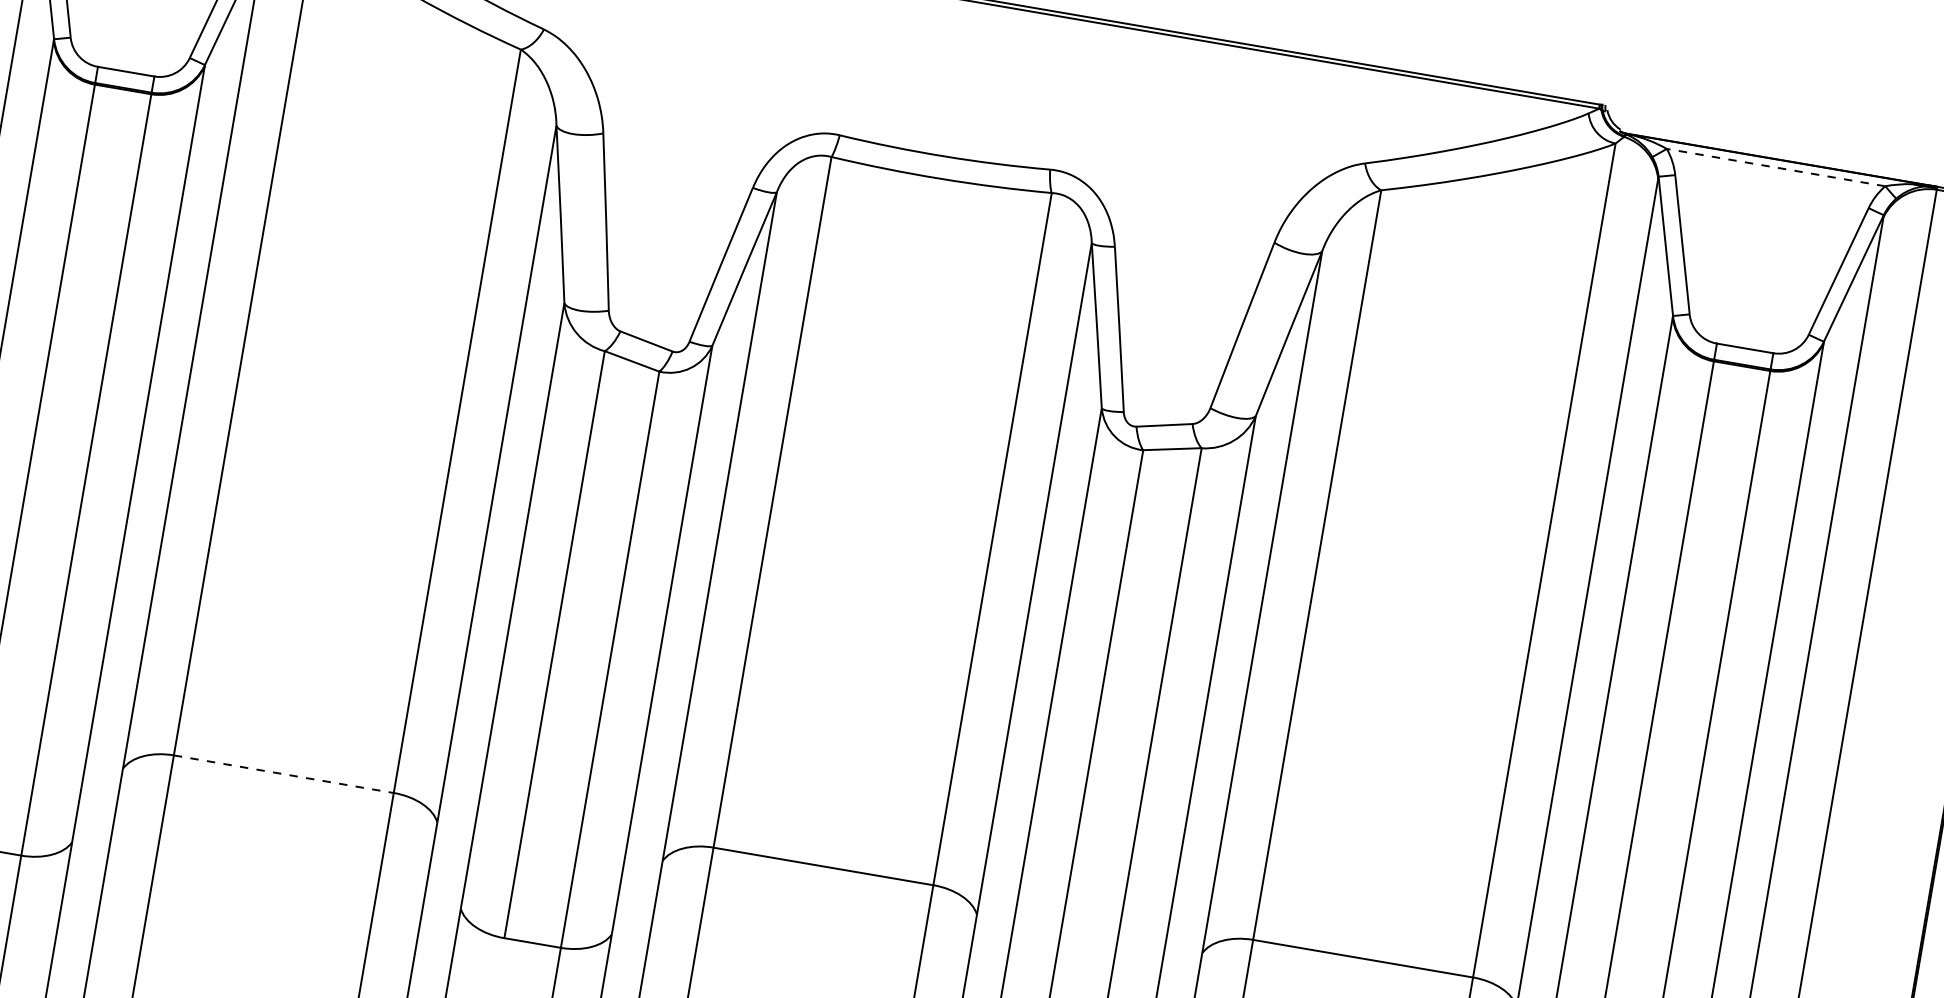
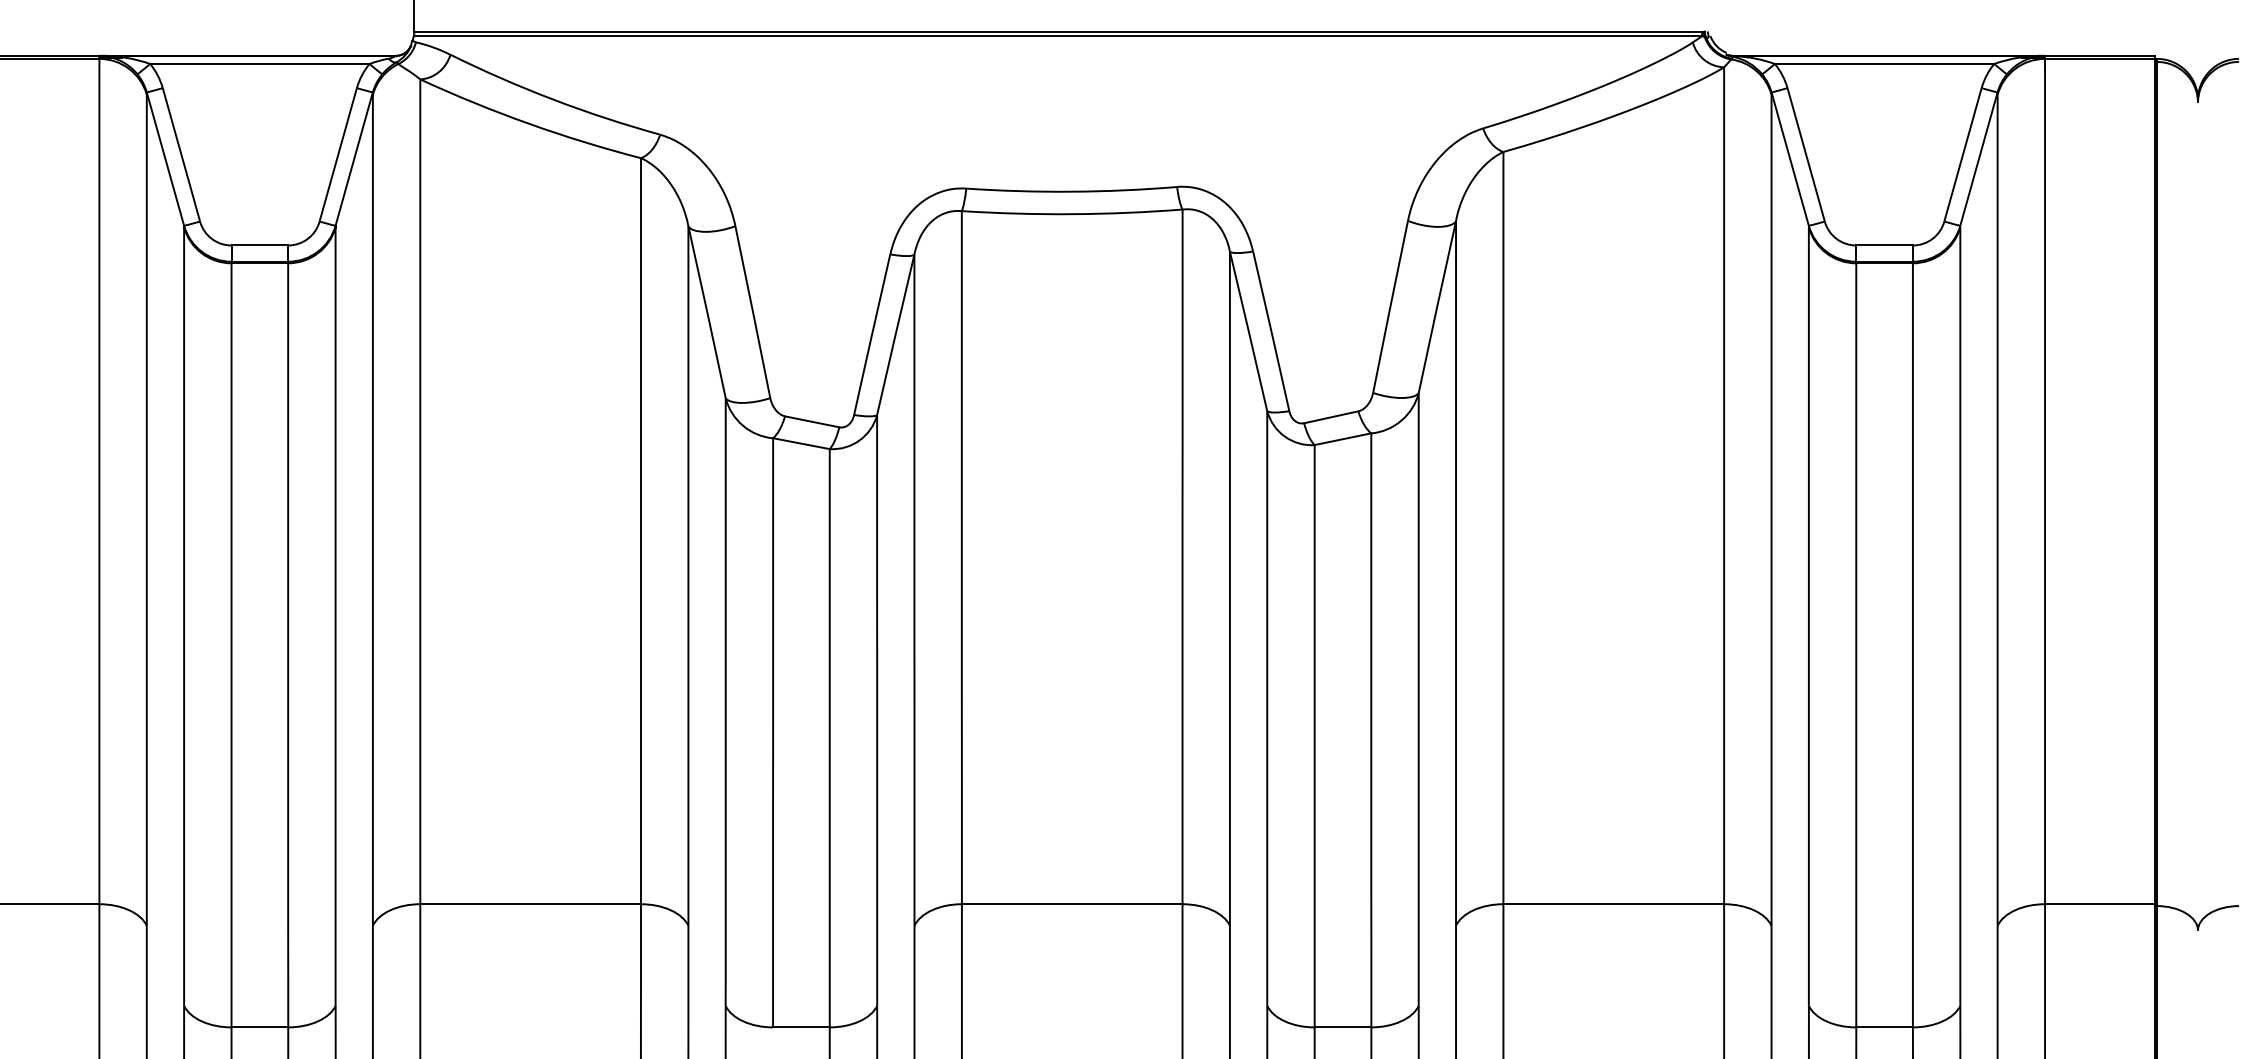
line: (1775, 168) -> (1884, 64), dashed -> solid
line: (284, 774) -> (531, 904), dashed -> solid

